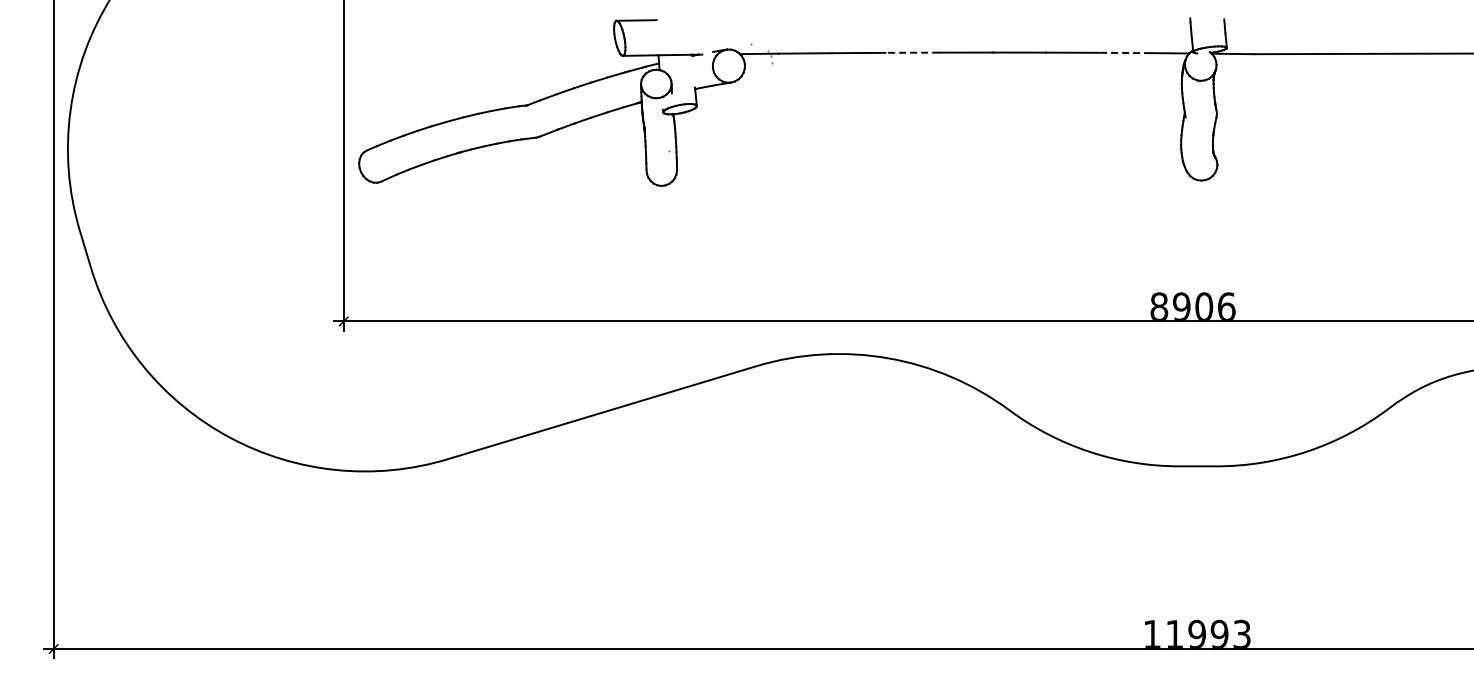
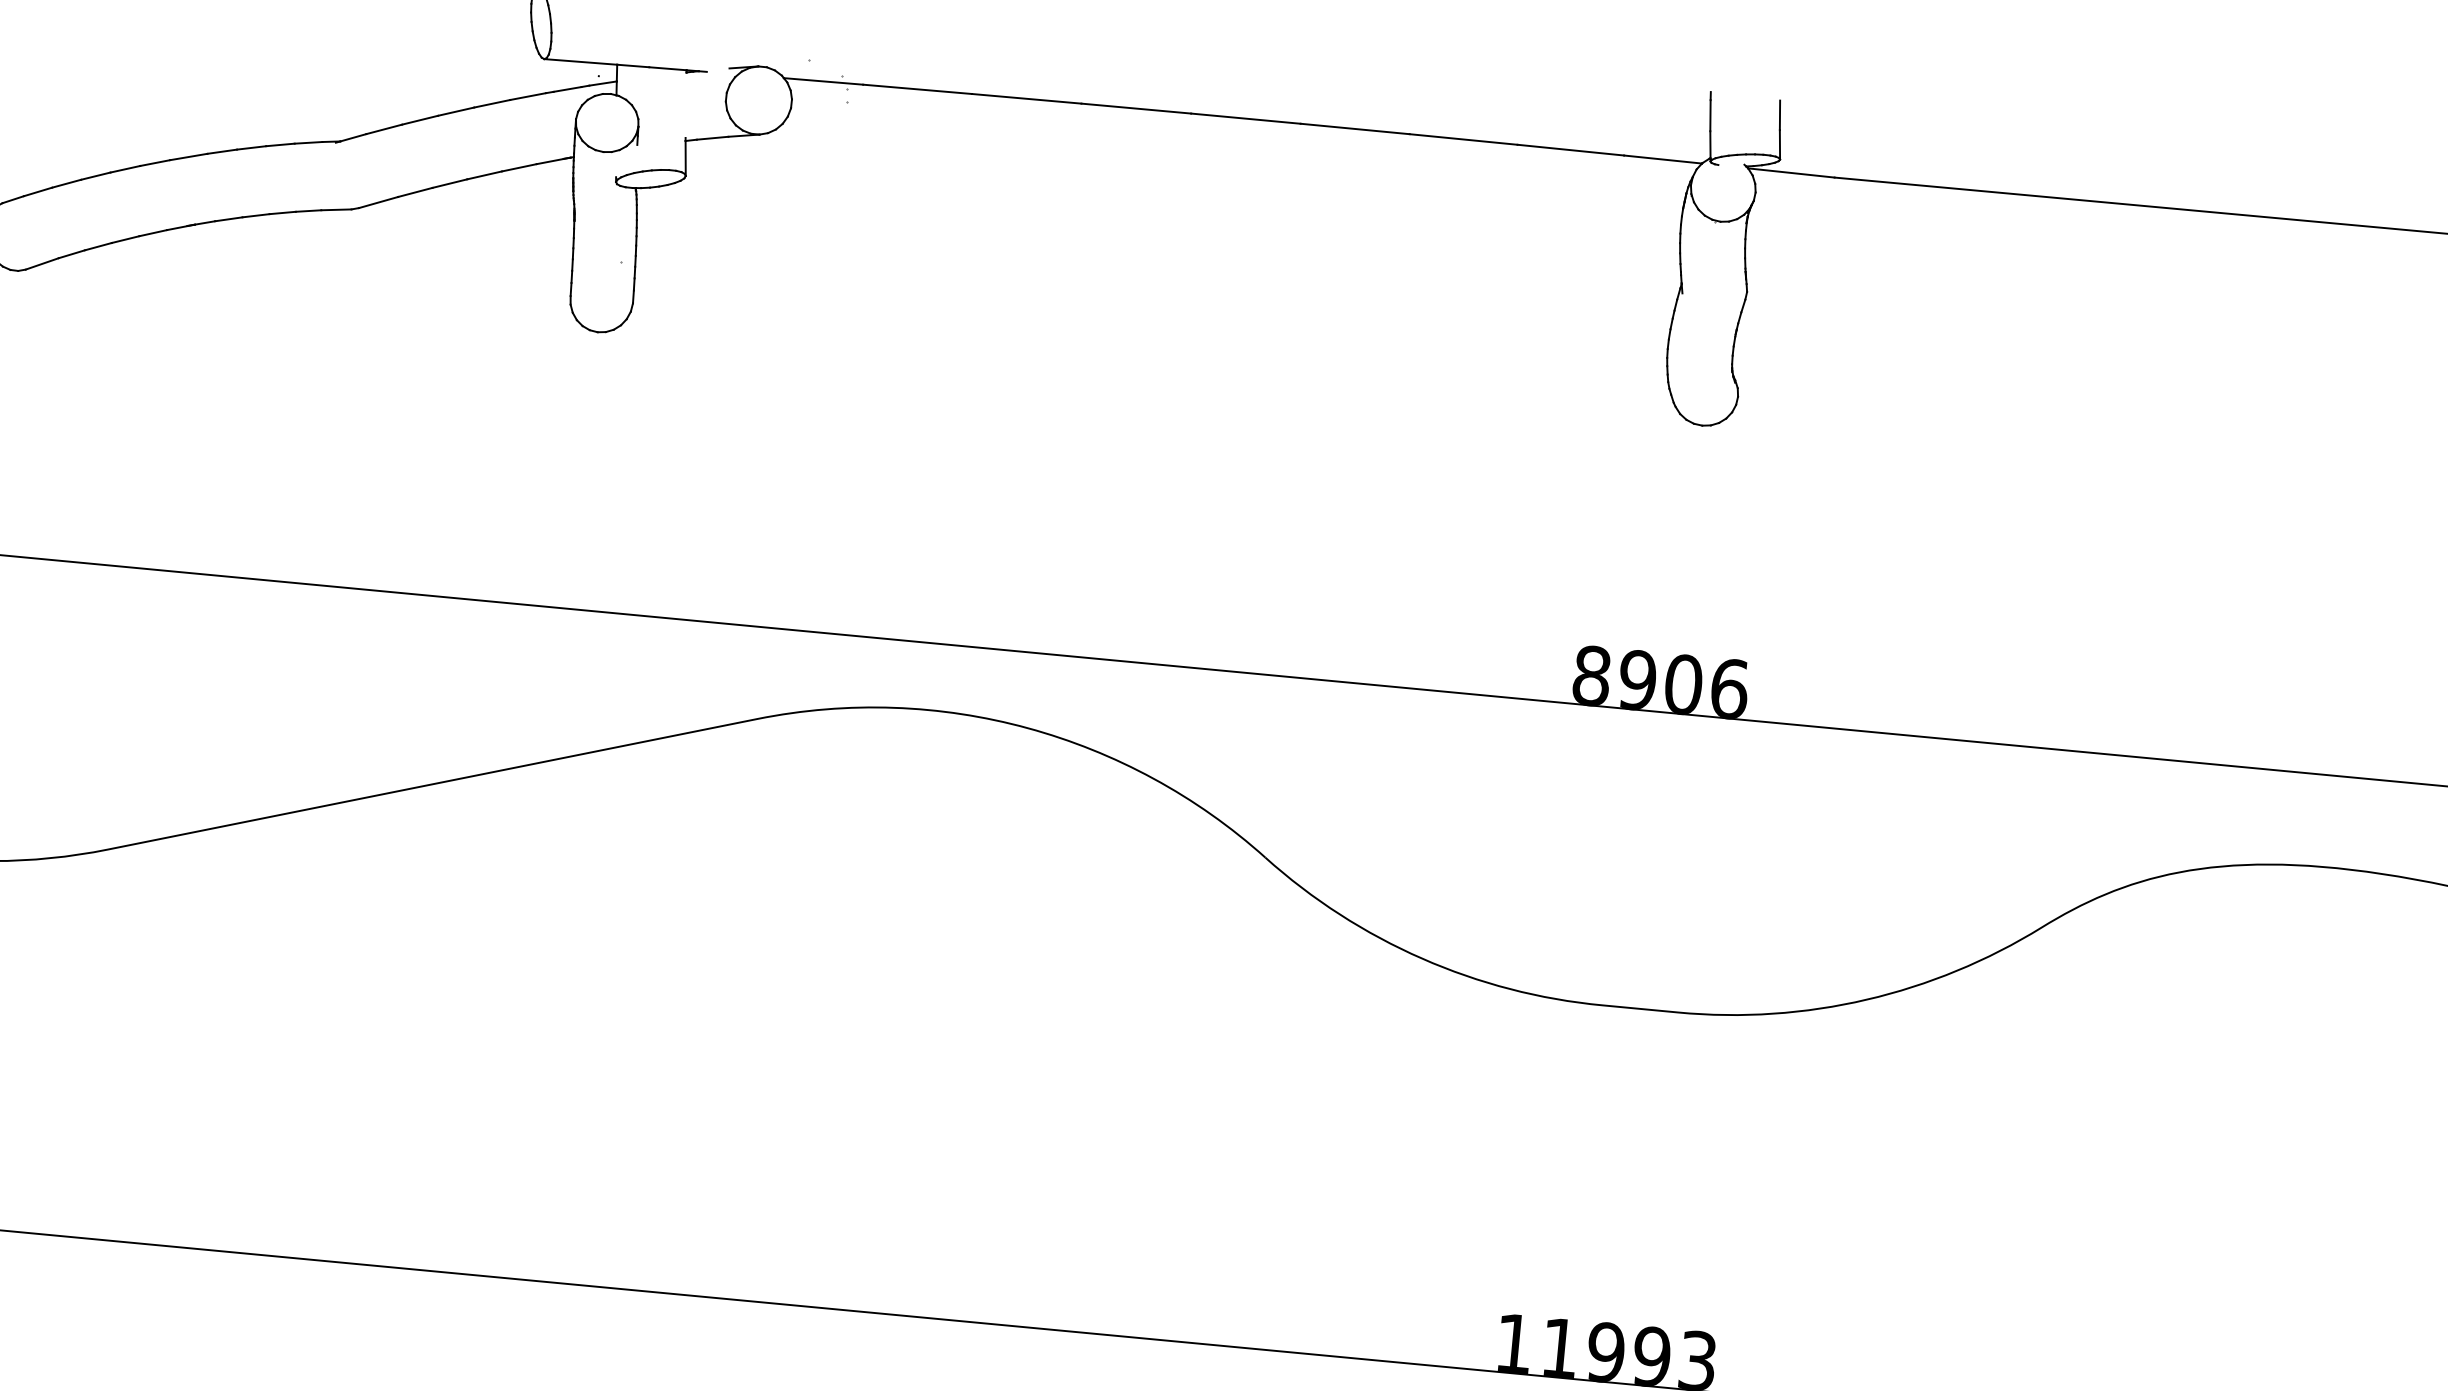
line: (912, 52) -> (1136, 108), dashed -> solid
line: (1124, 52) -> (1569, 149), dashed -> solid

